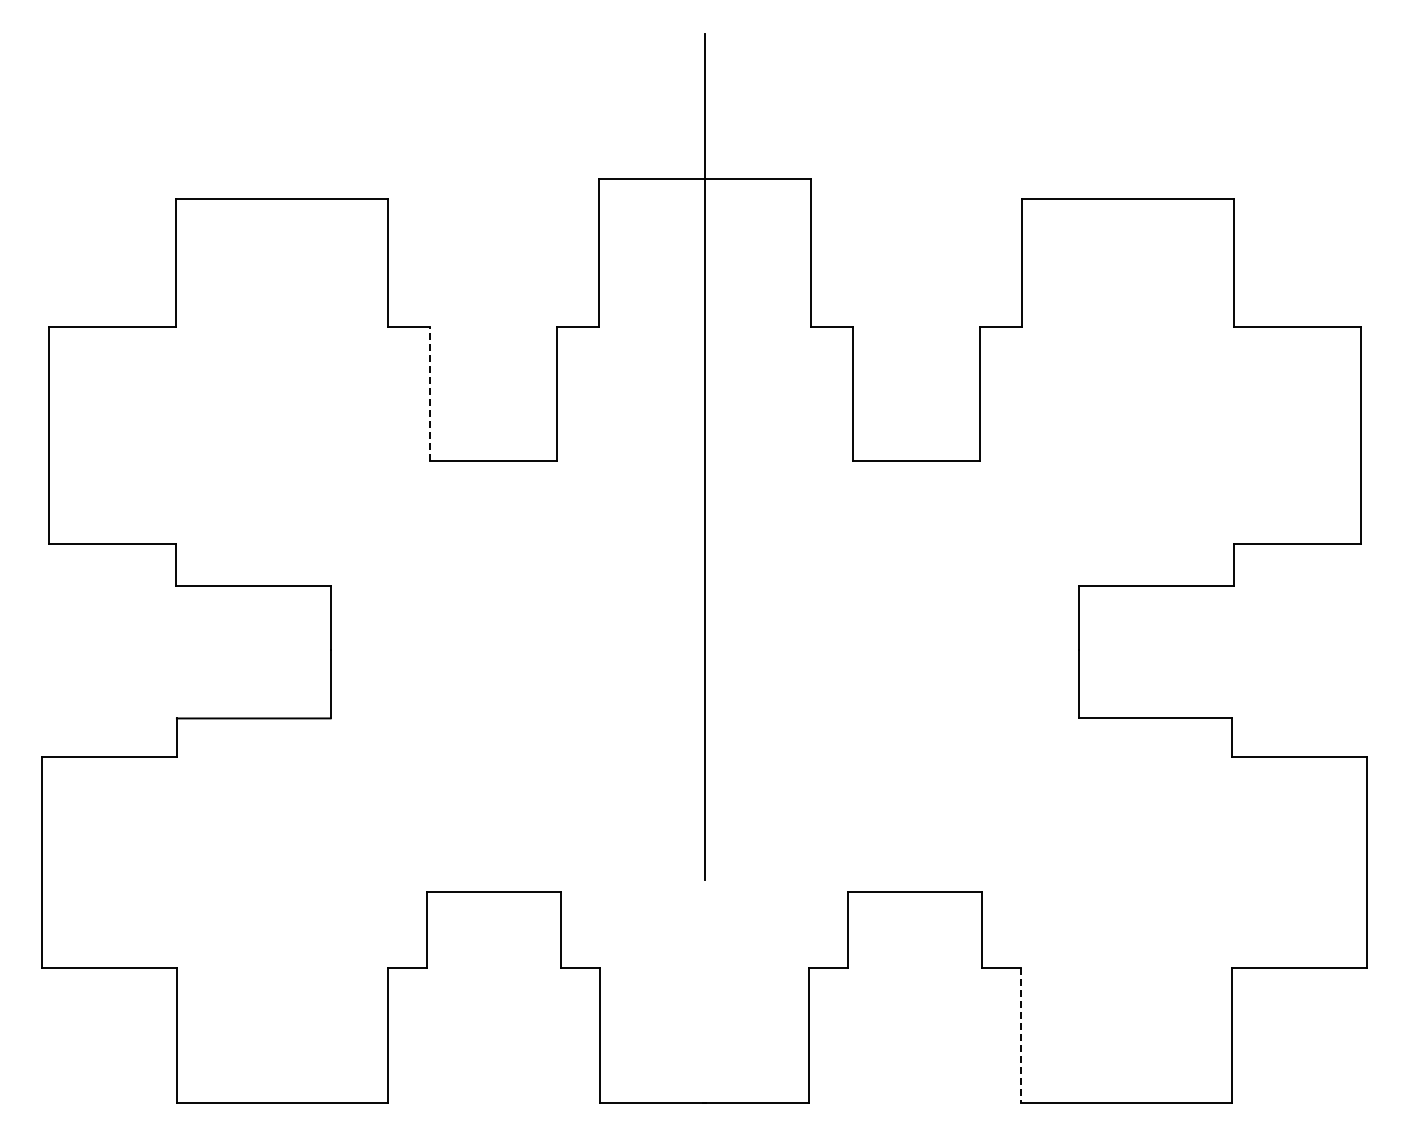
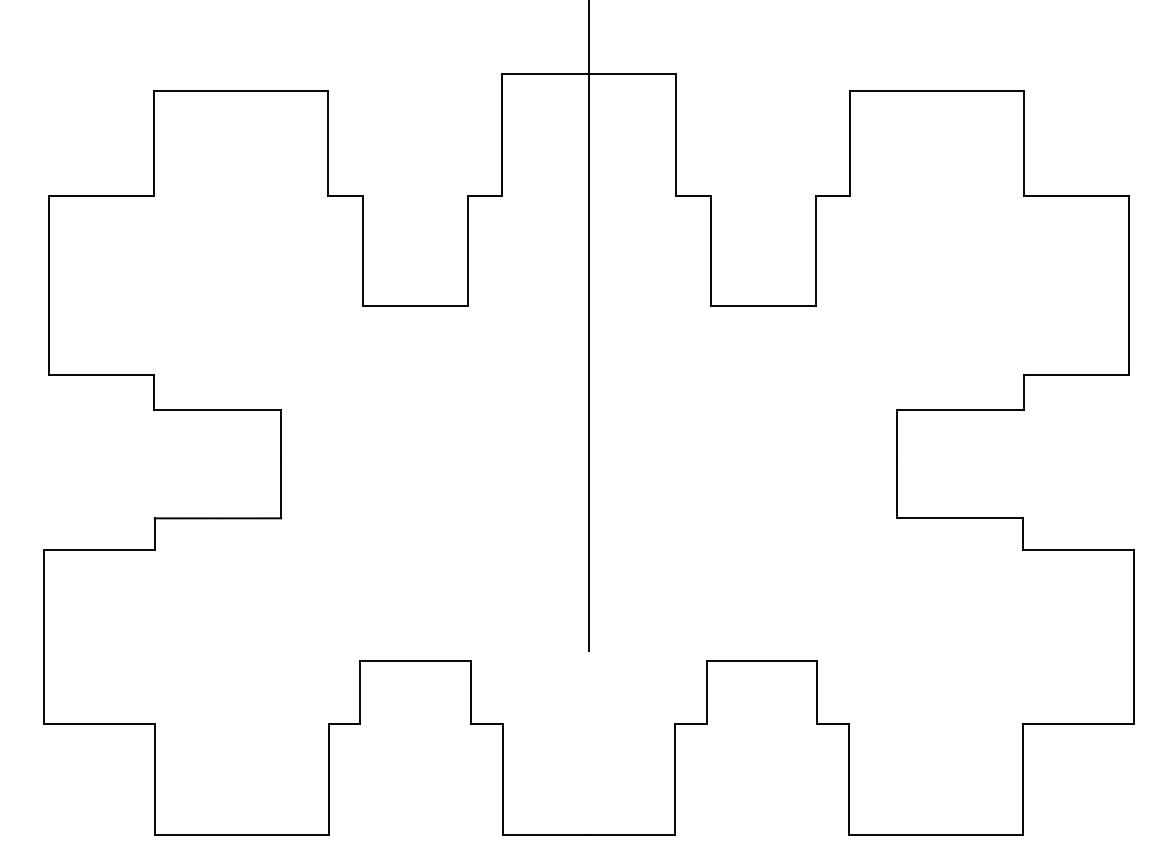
line: (429, 393) -> (362, 251), dashed -> solid
line: (1020, 1036) -> (848, 780), dashed -> solid

